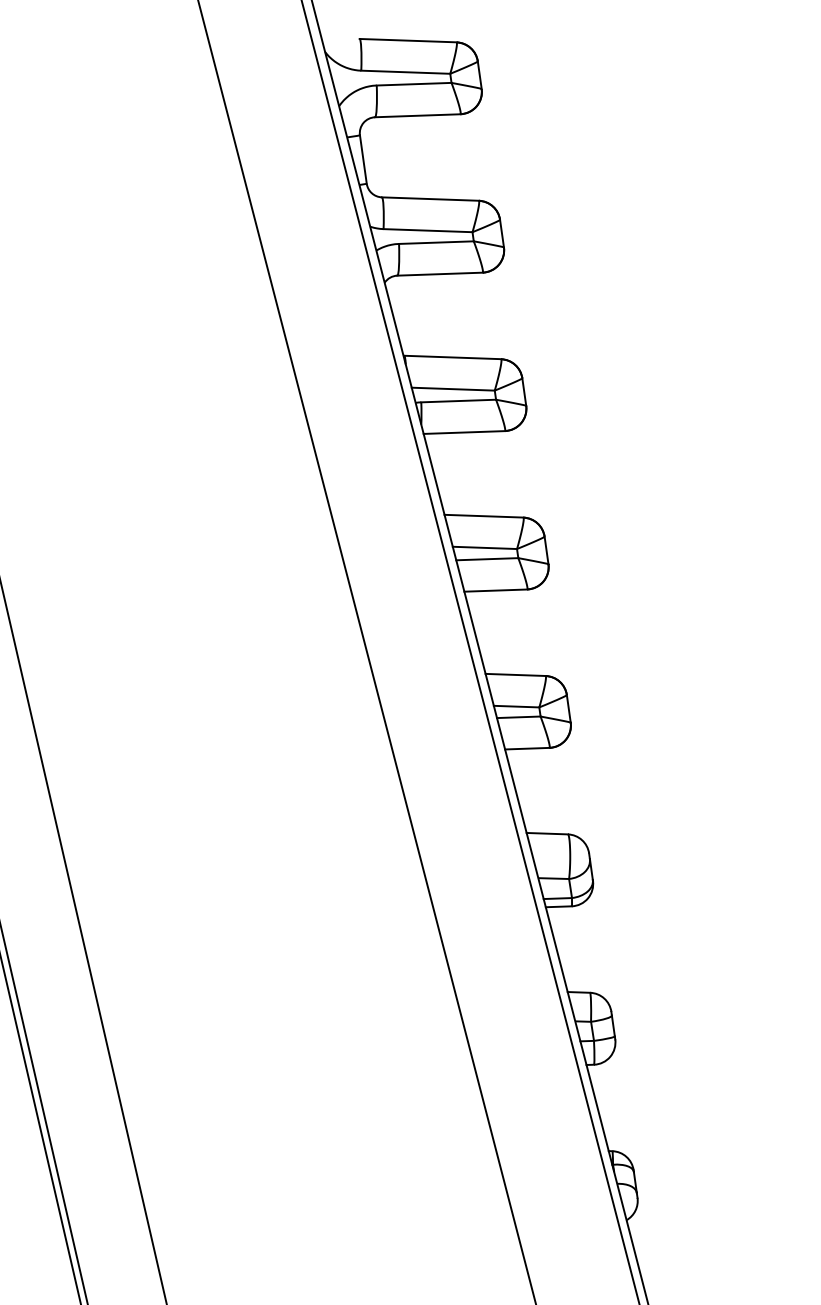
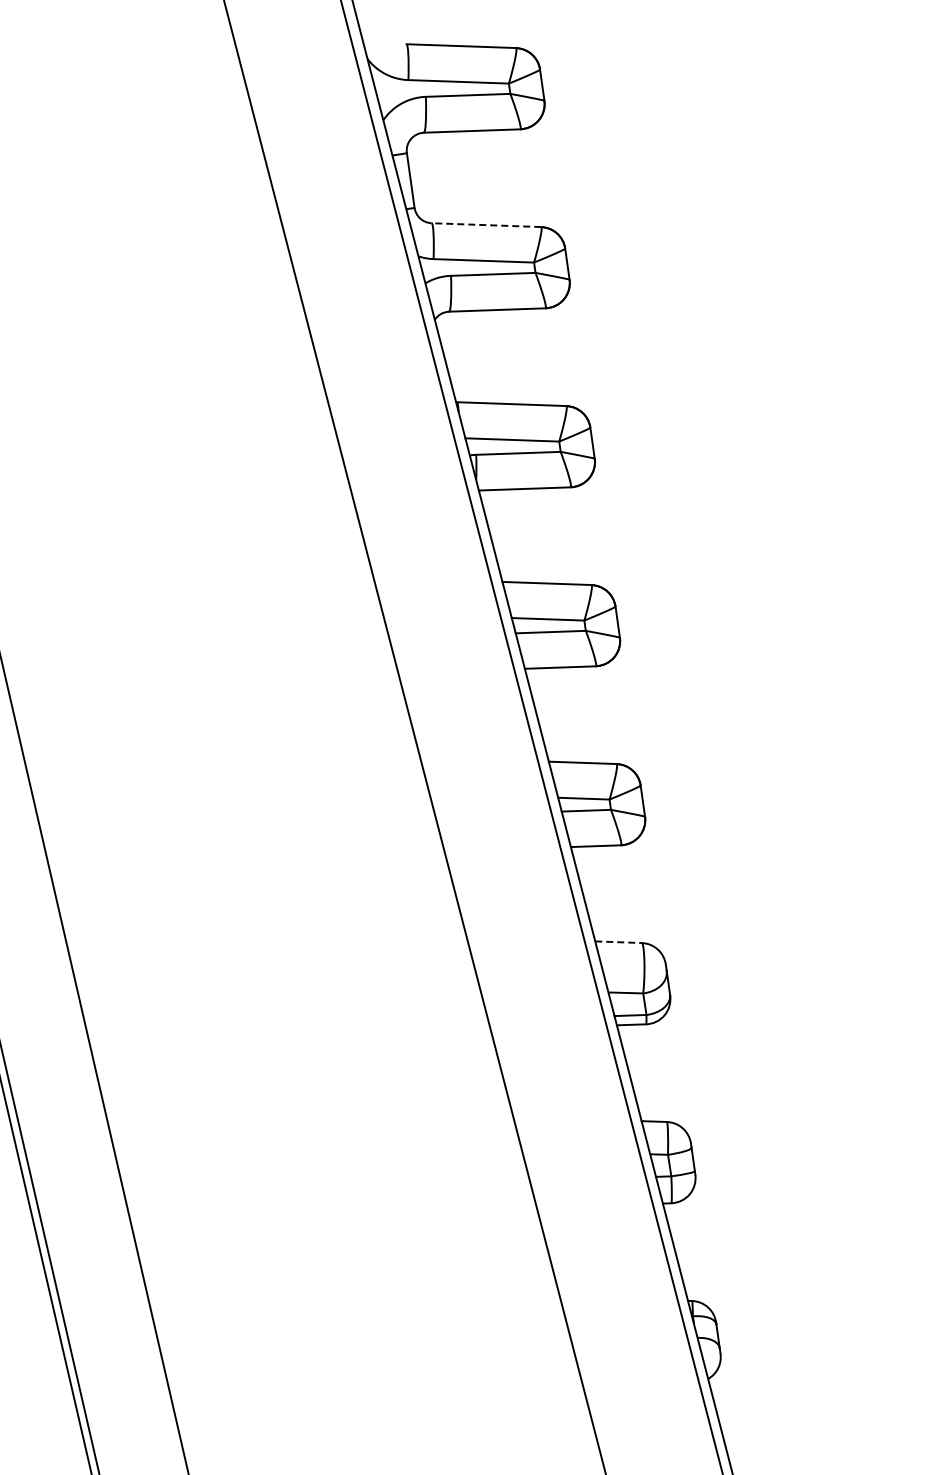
line: (430, 199) -> (486, 225), solid -> dashed
line: (548, 833) -> (619, 942), solid -> dashed

